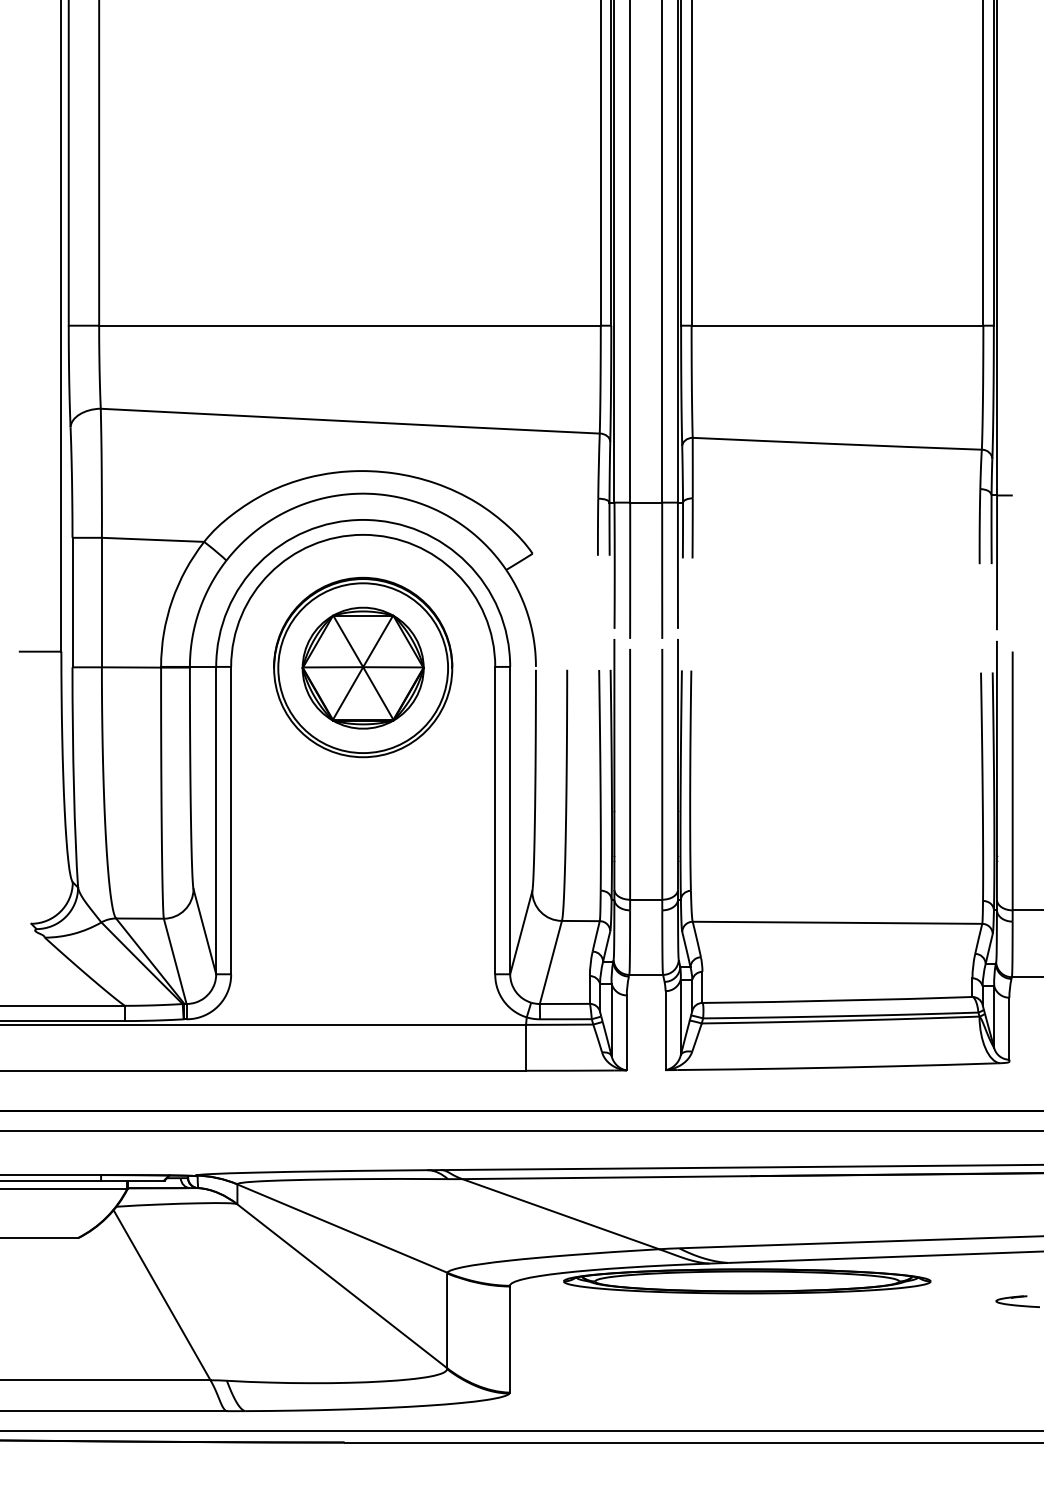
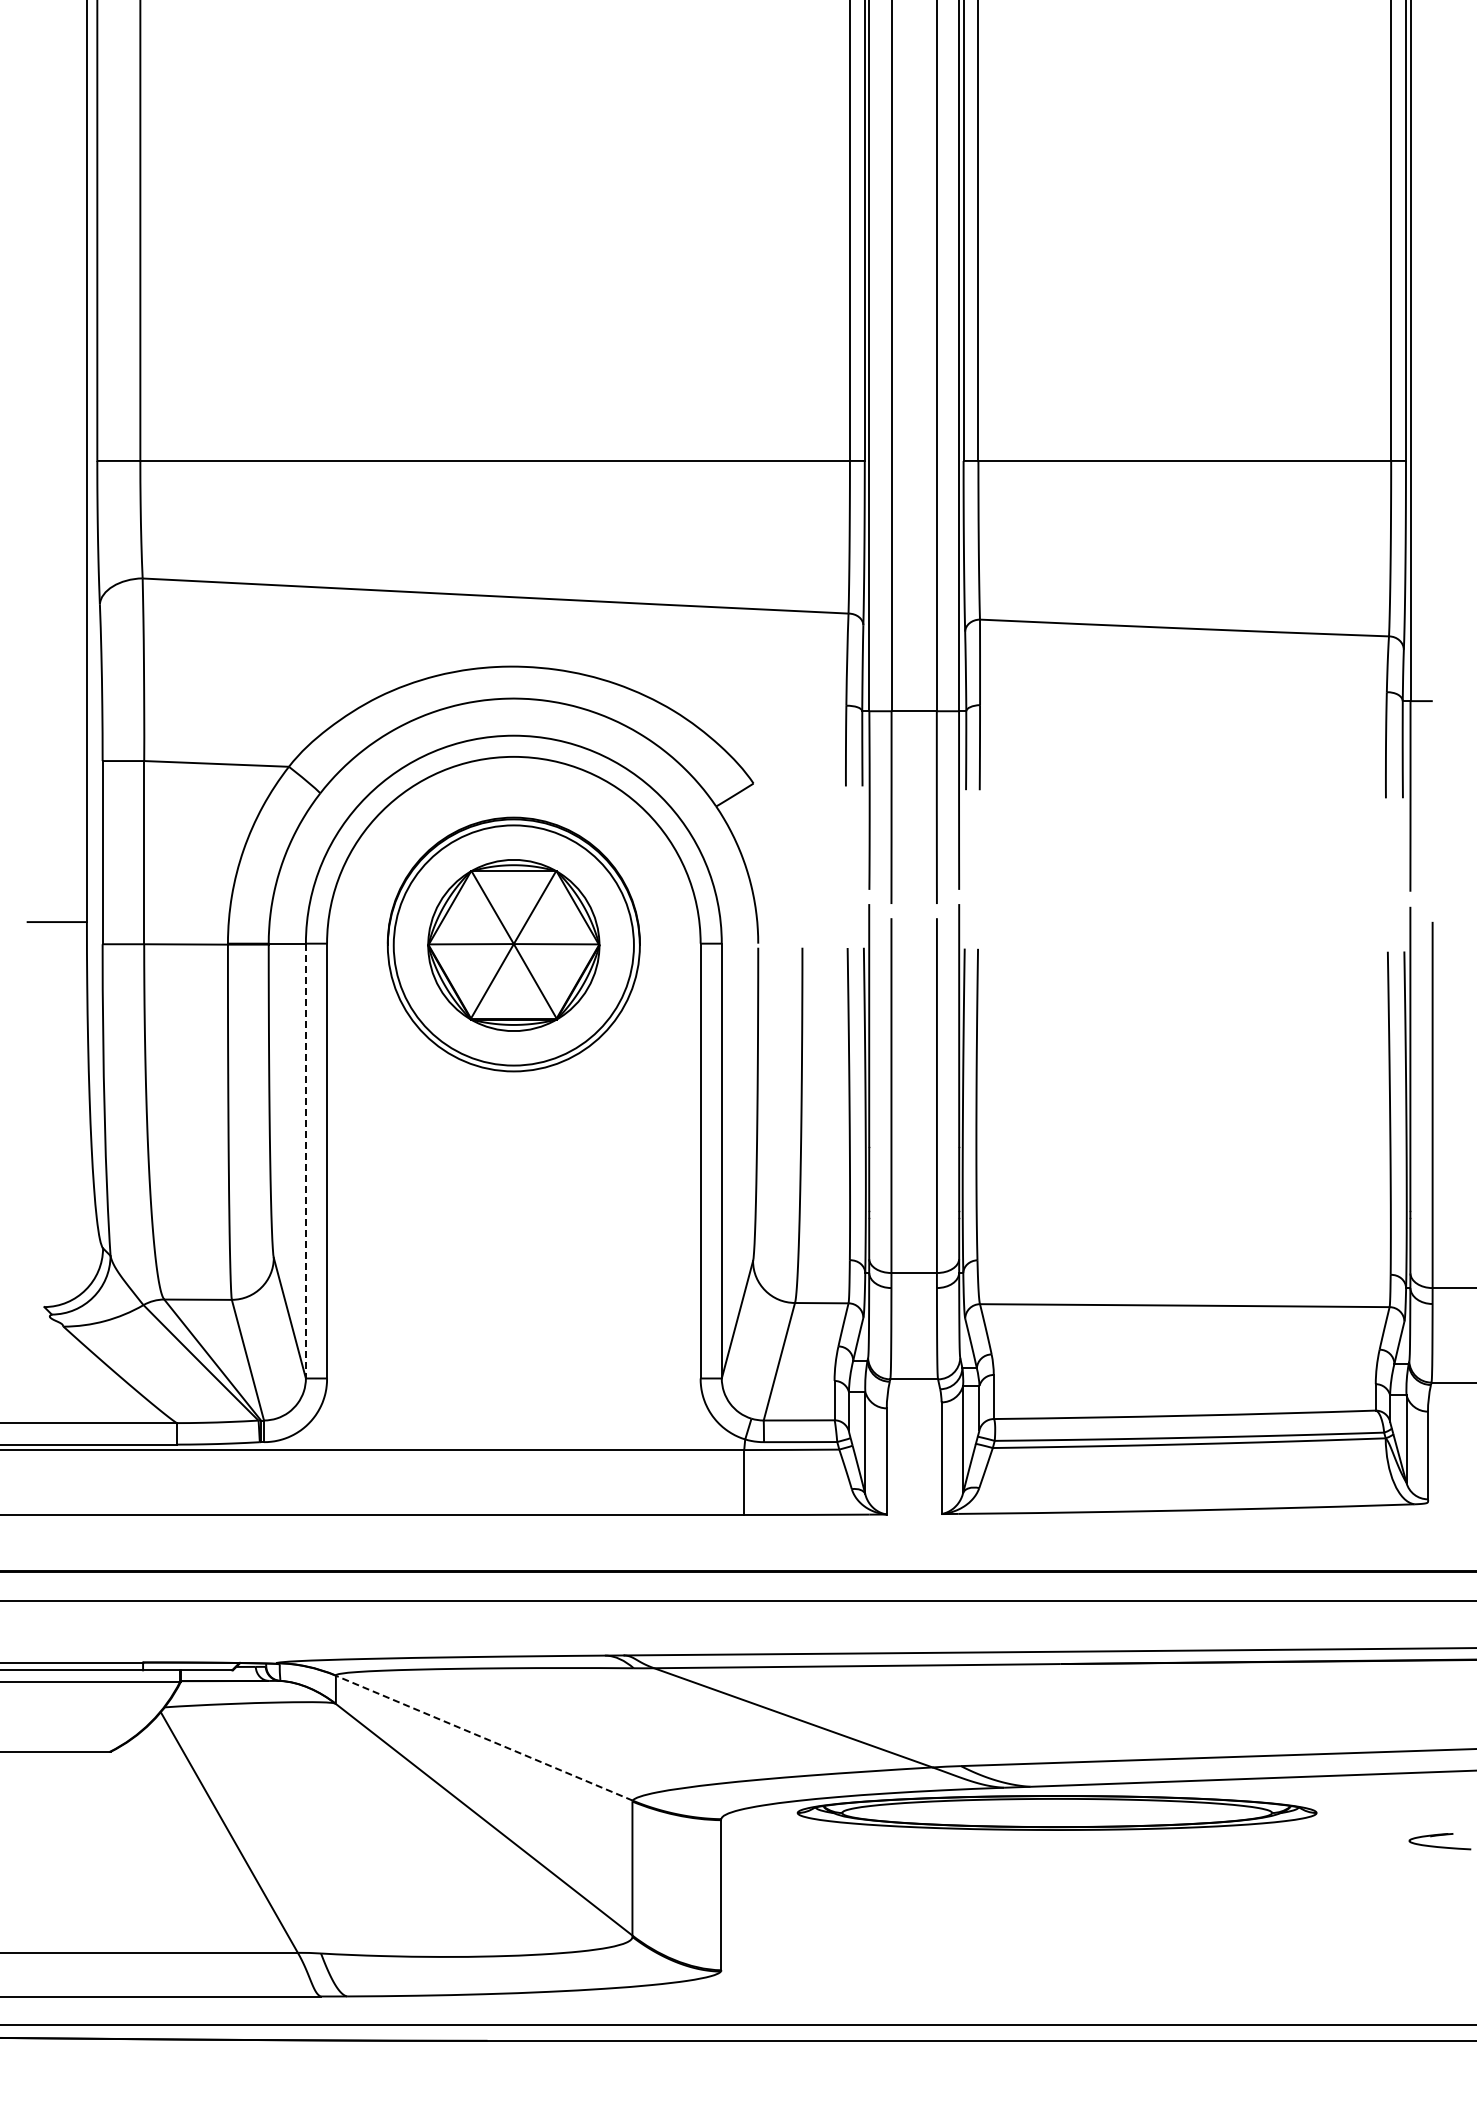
line: (215, 820) -> (305, 1161), solid -> dashed
line: (342, 1228) -> (484, 1738), solid -> dashed

